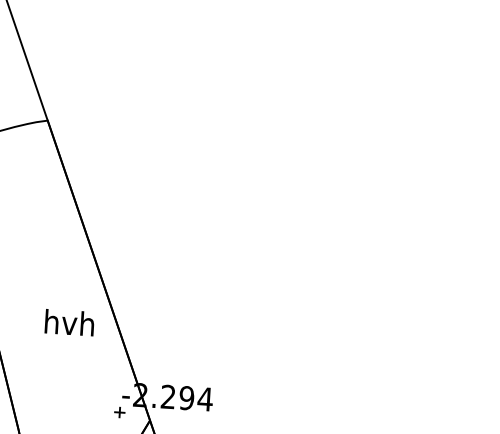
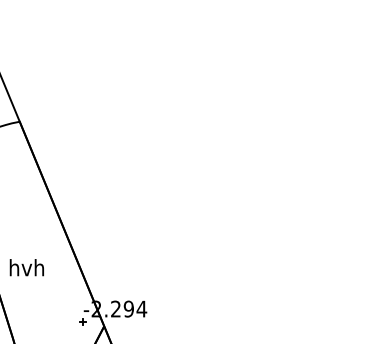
text: (69, 322) -> (26, 267), moved

